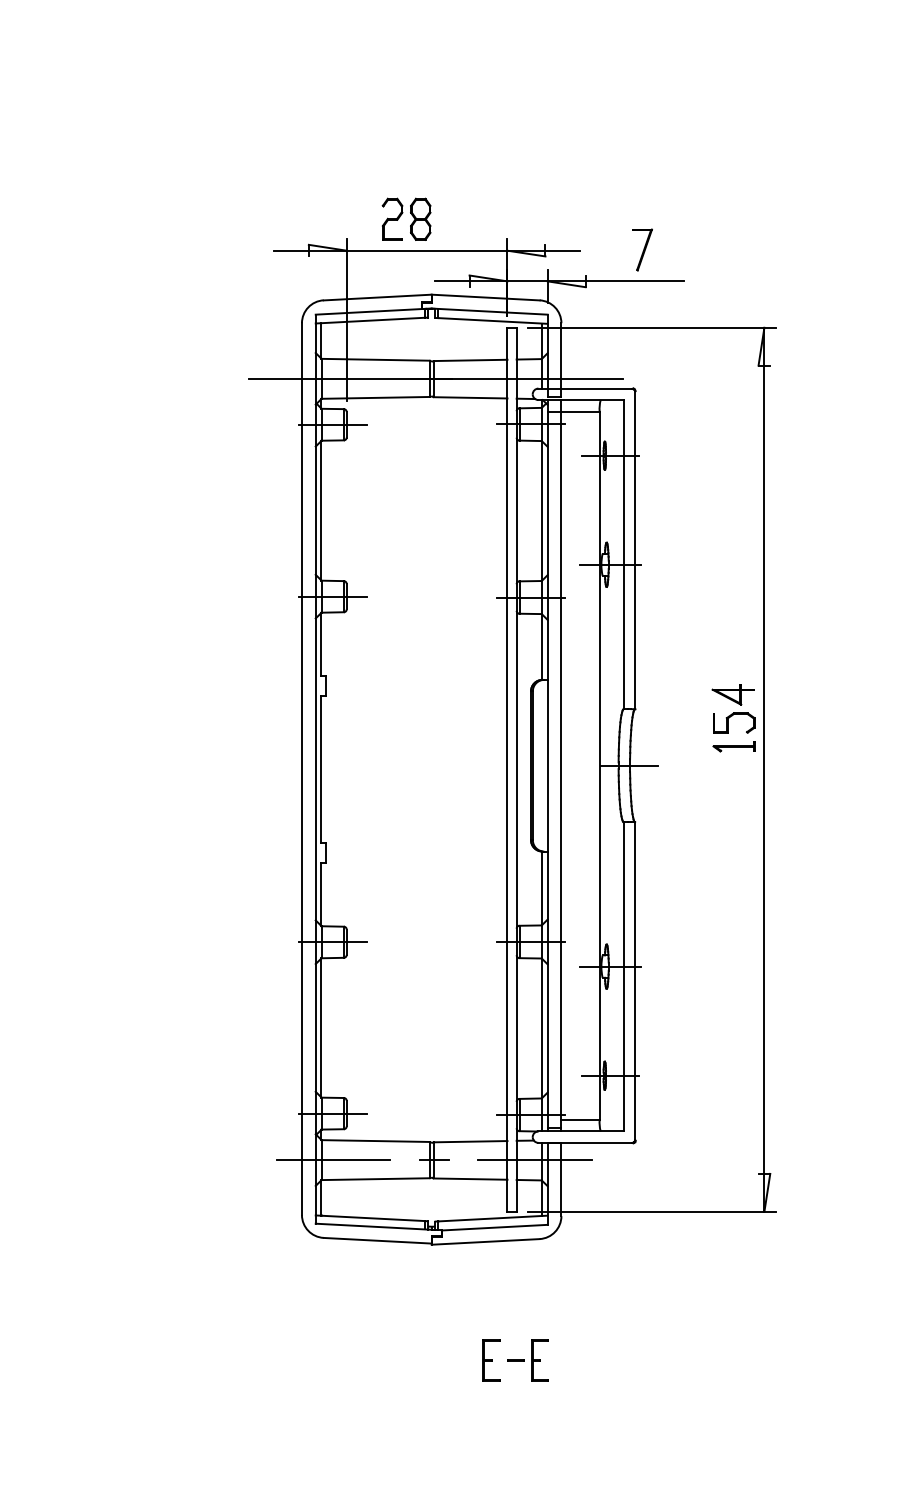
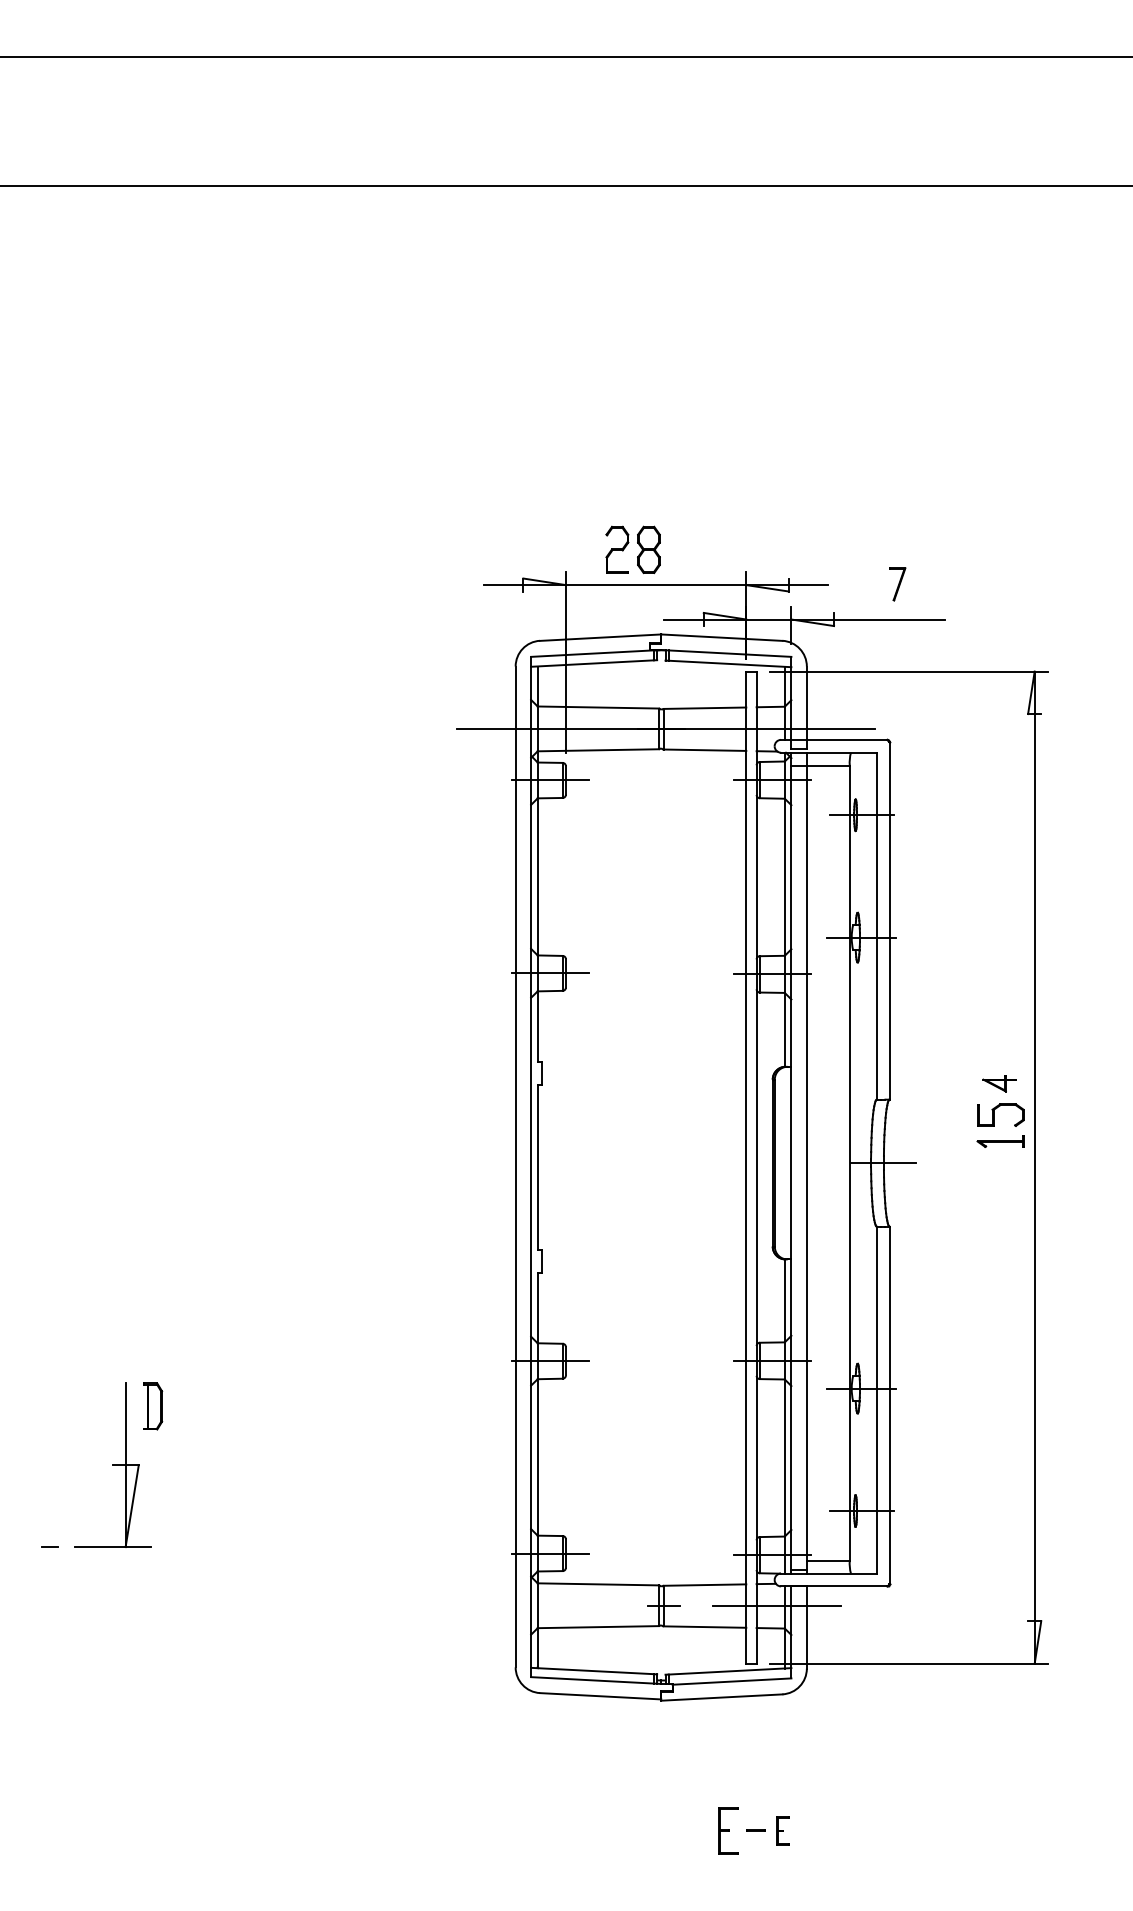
part: (642, 250) -> (897, 584), size x0.7
part: (733, 694) -> (999, 1083), size x0.7
line: (333, 1160) -> (551, 1606), removed
part: (539, 1360) -> (782, 1830), size x0.6

